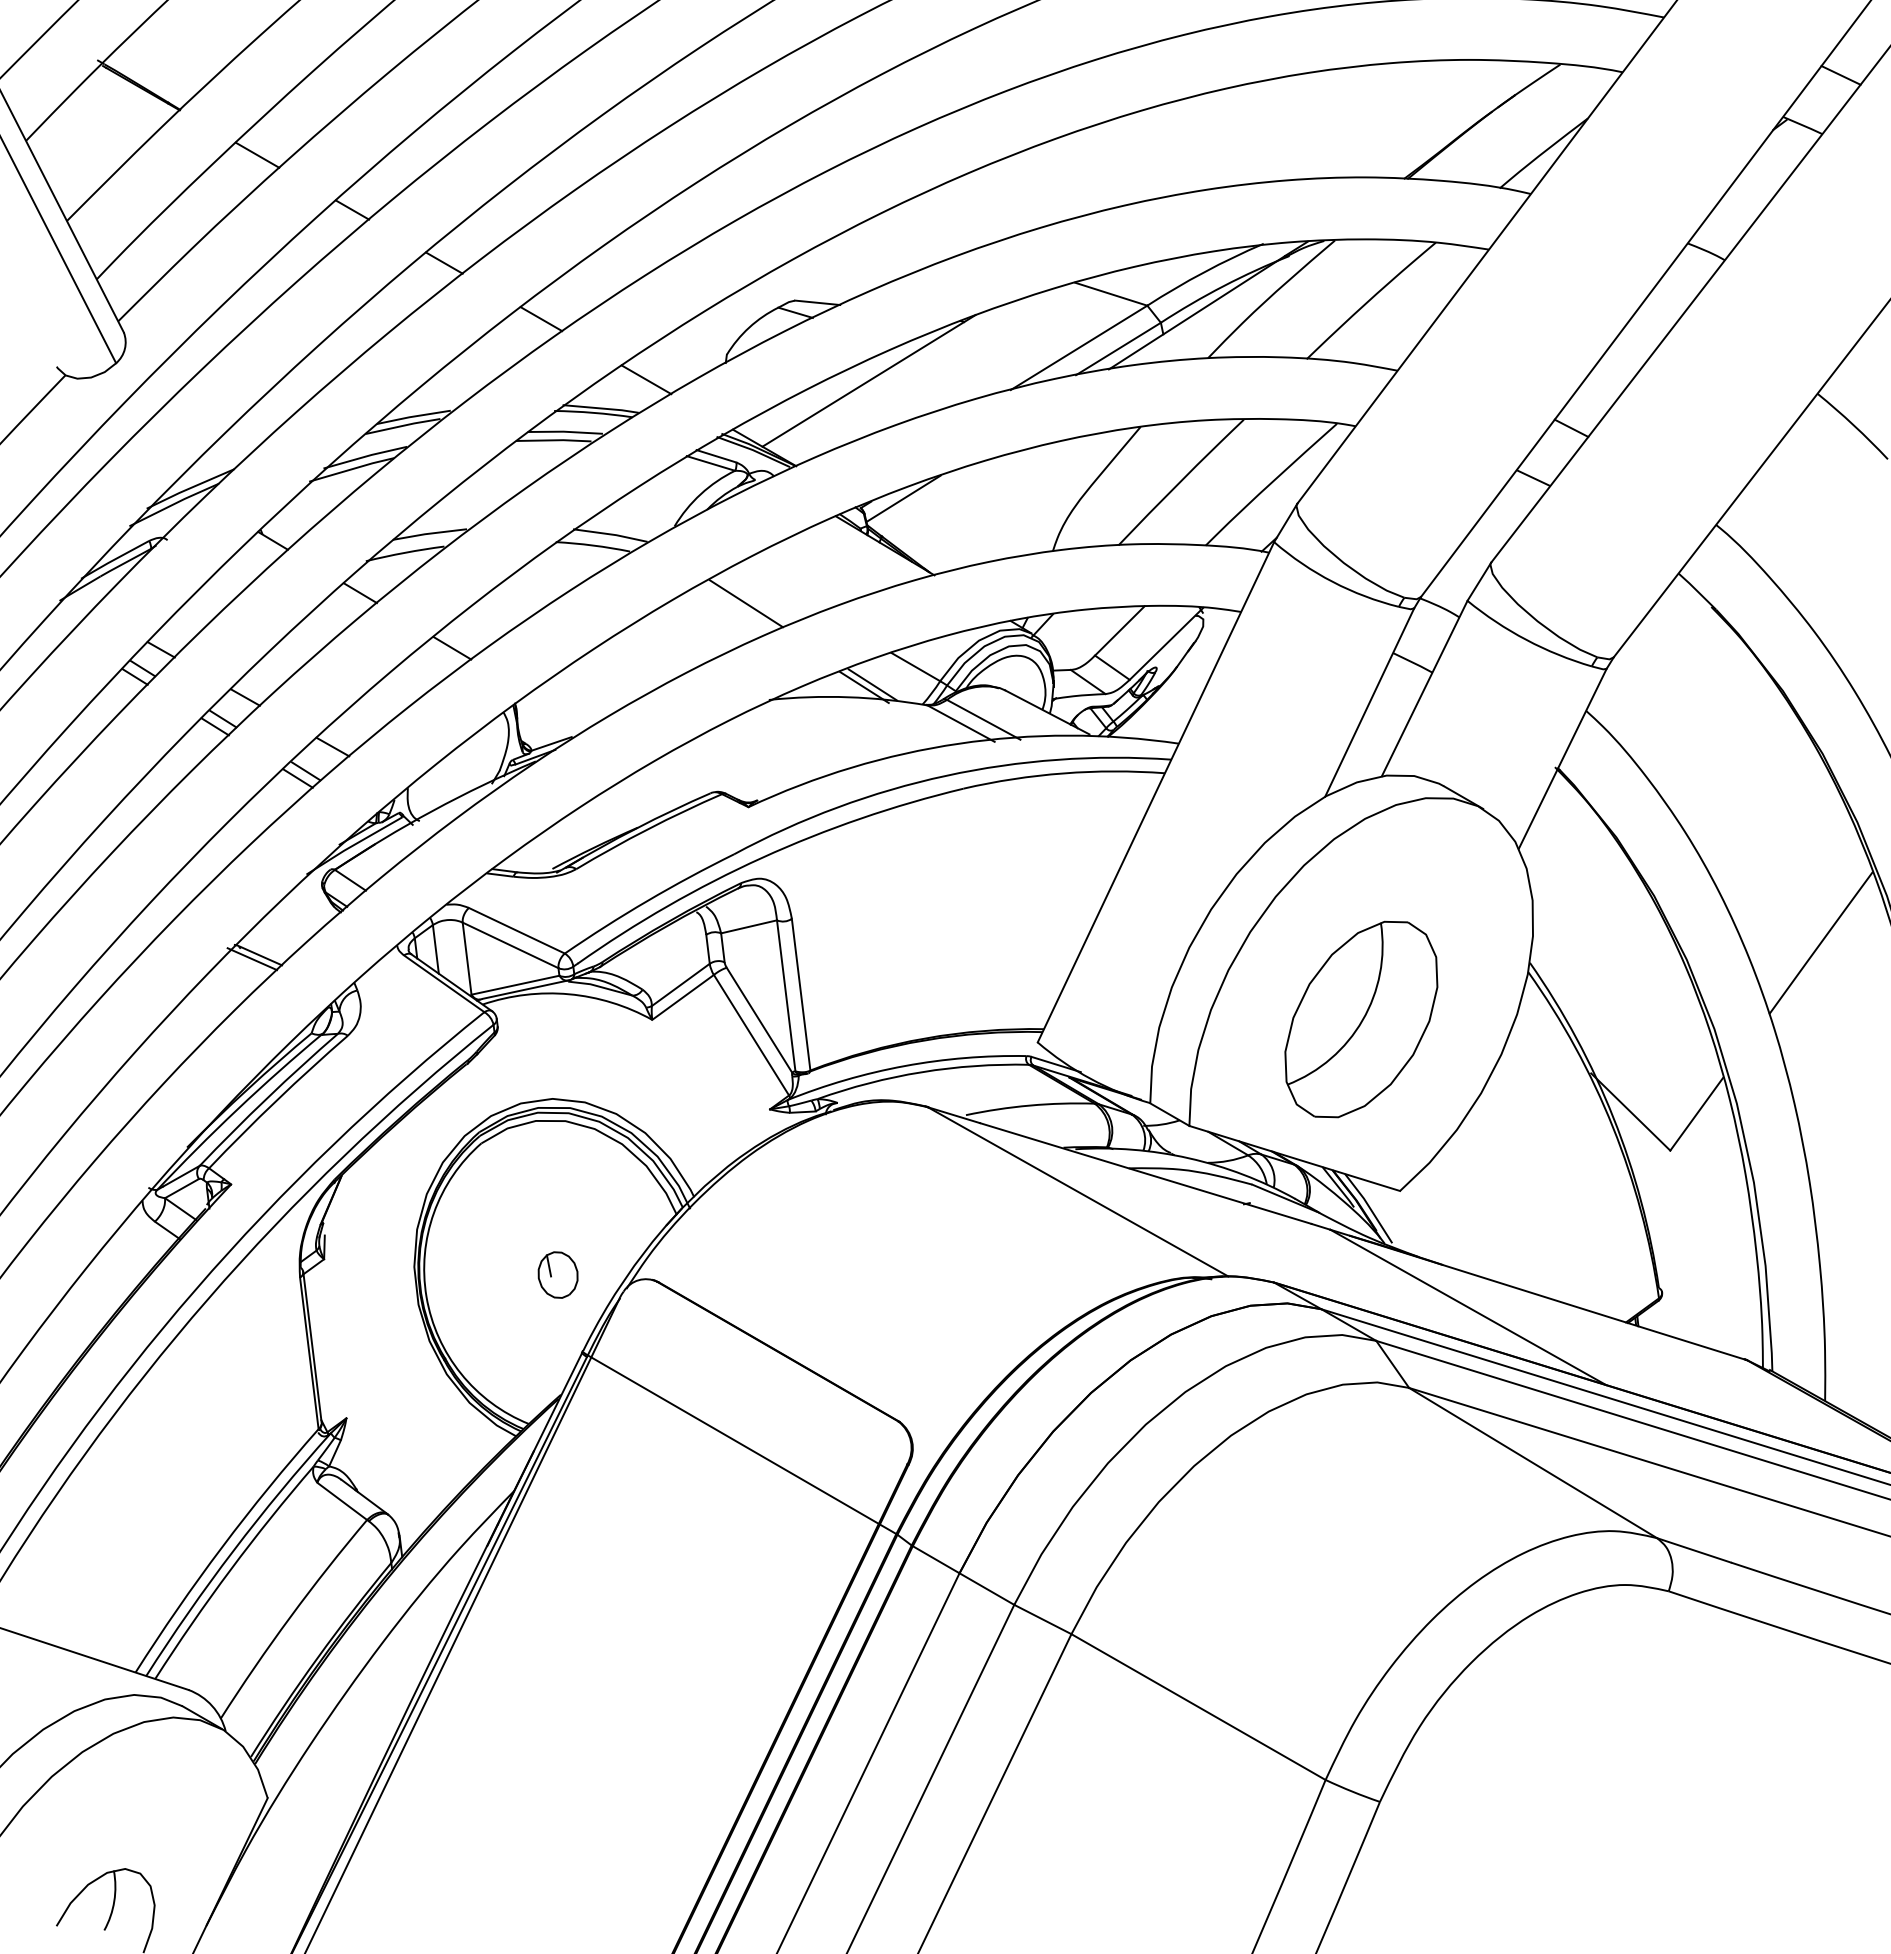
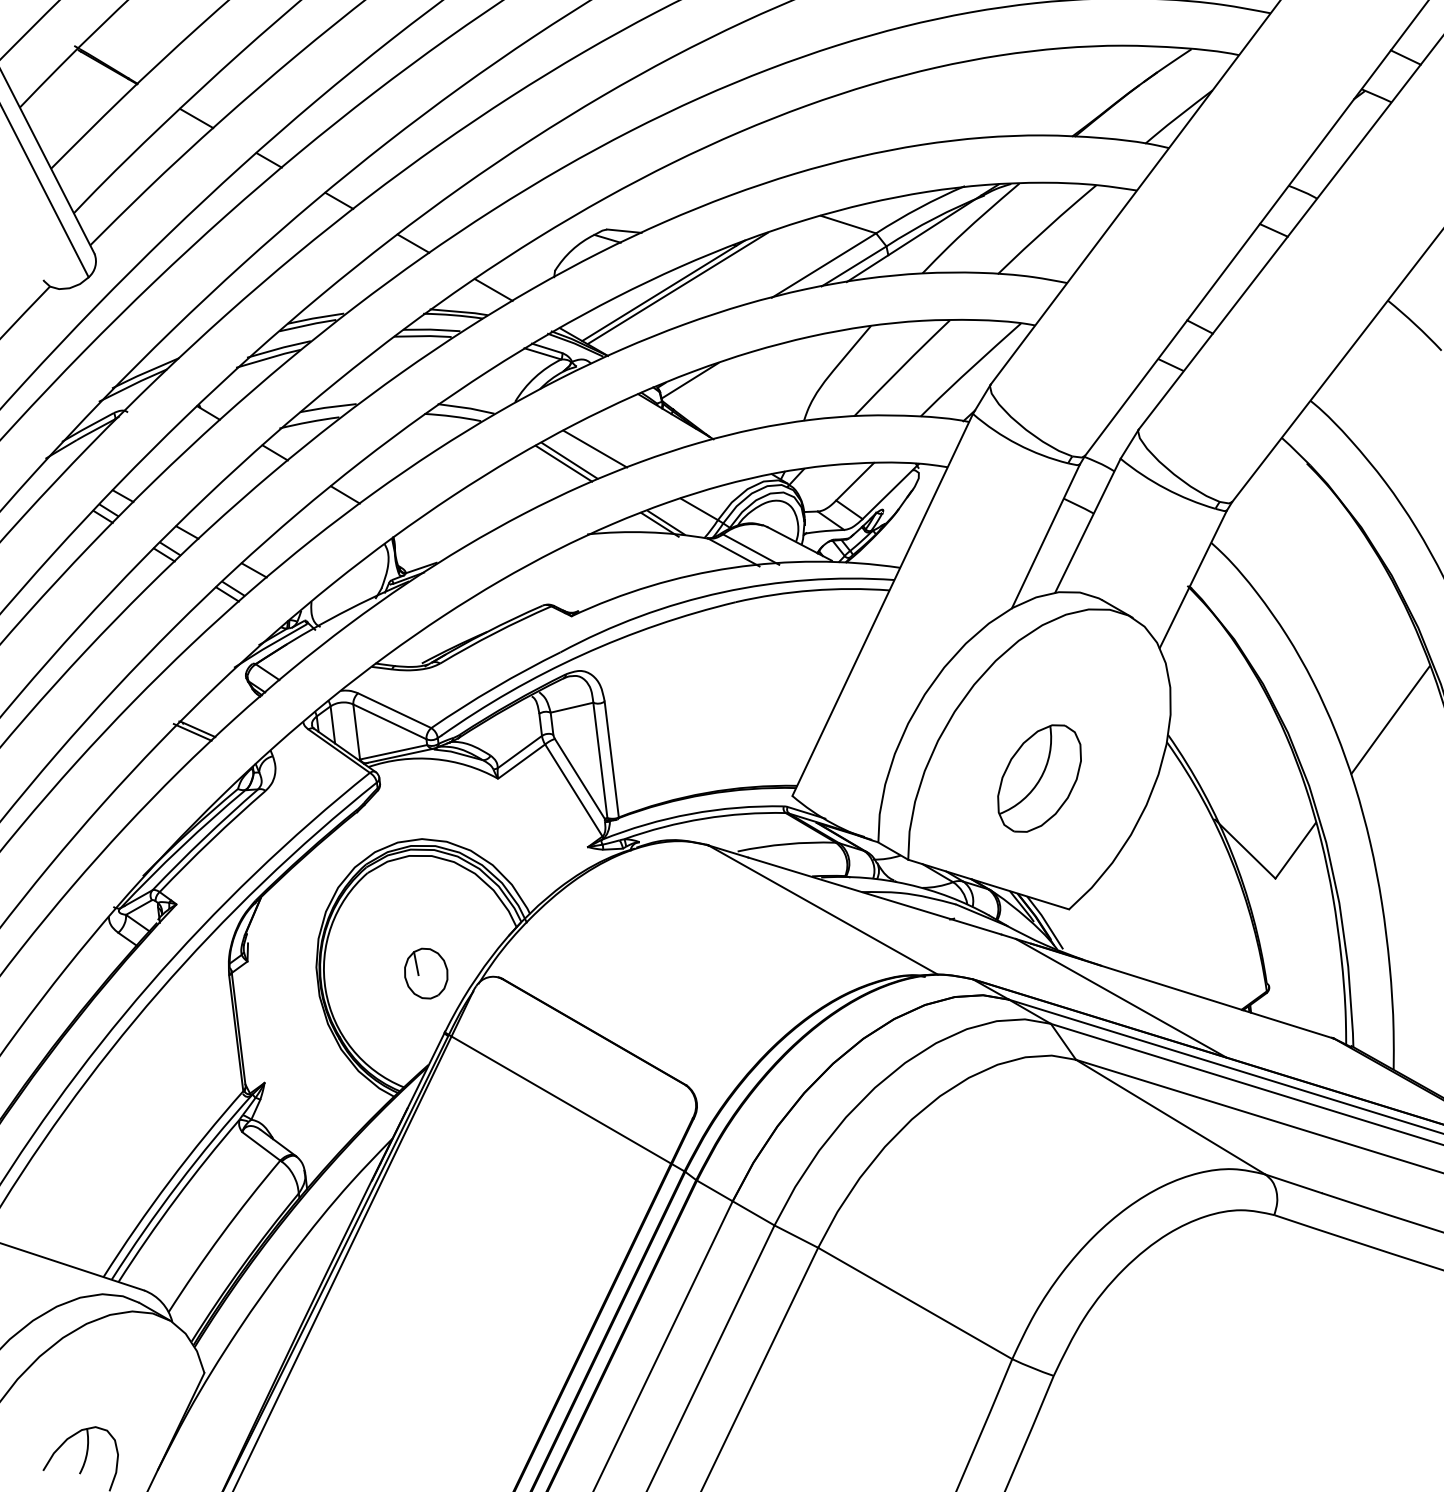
line: (1667, 301) -> (1273, 230), added
line: (887, 377) -> (677, 288), added
line: (779, 587) -> (595, 448), added
line: (738, 606) -> (563, 463), added
part: (1361, 1019) -> (1039, 778), size x0.71
part: (557, 1274) -> (425, 973), size x1.43

